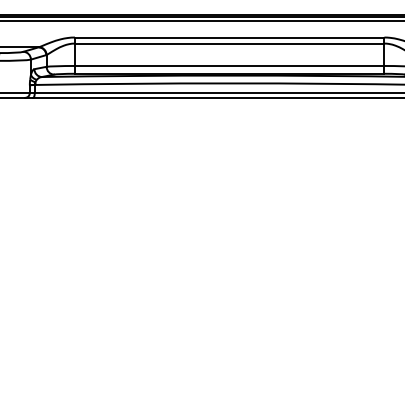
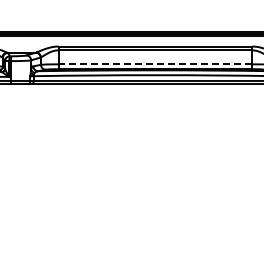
line: (229, 66) -> (155, 64), solid -> dashed

